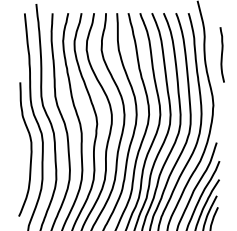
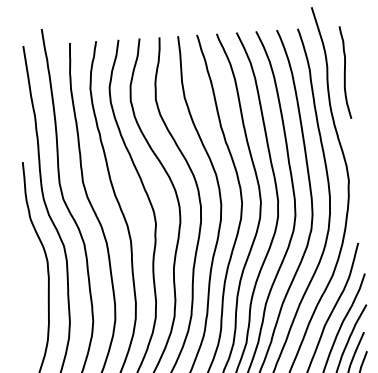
curve: (221, 54) -> (344, 71), moved

